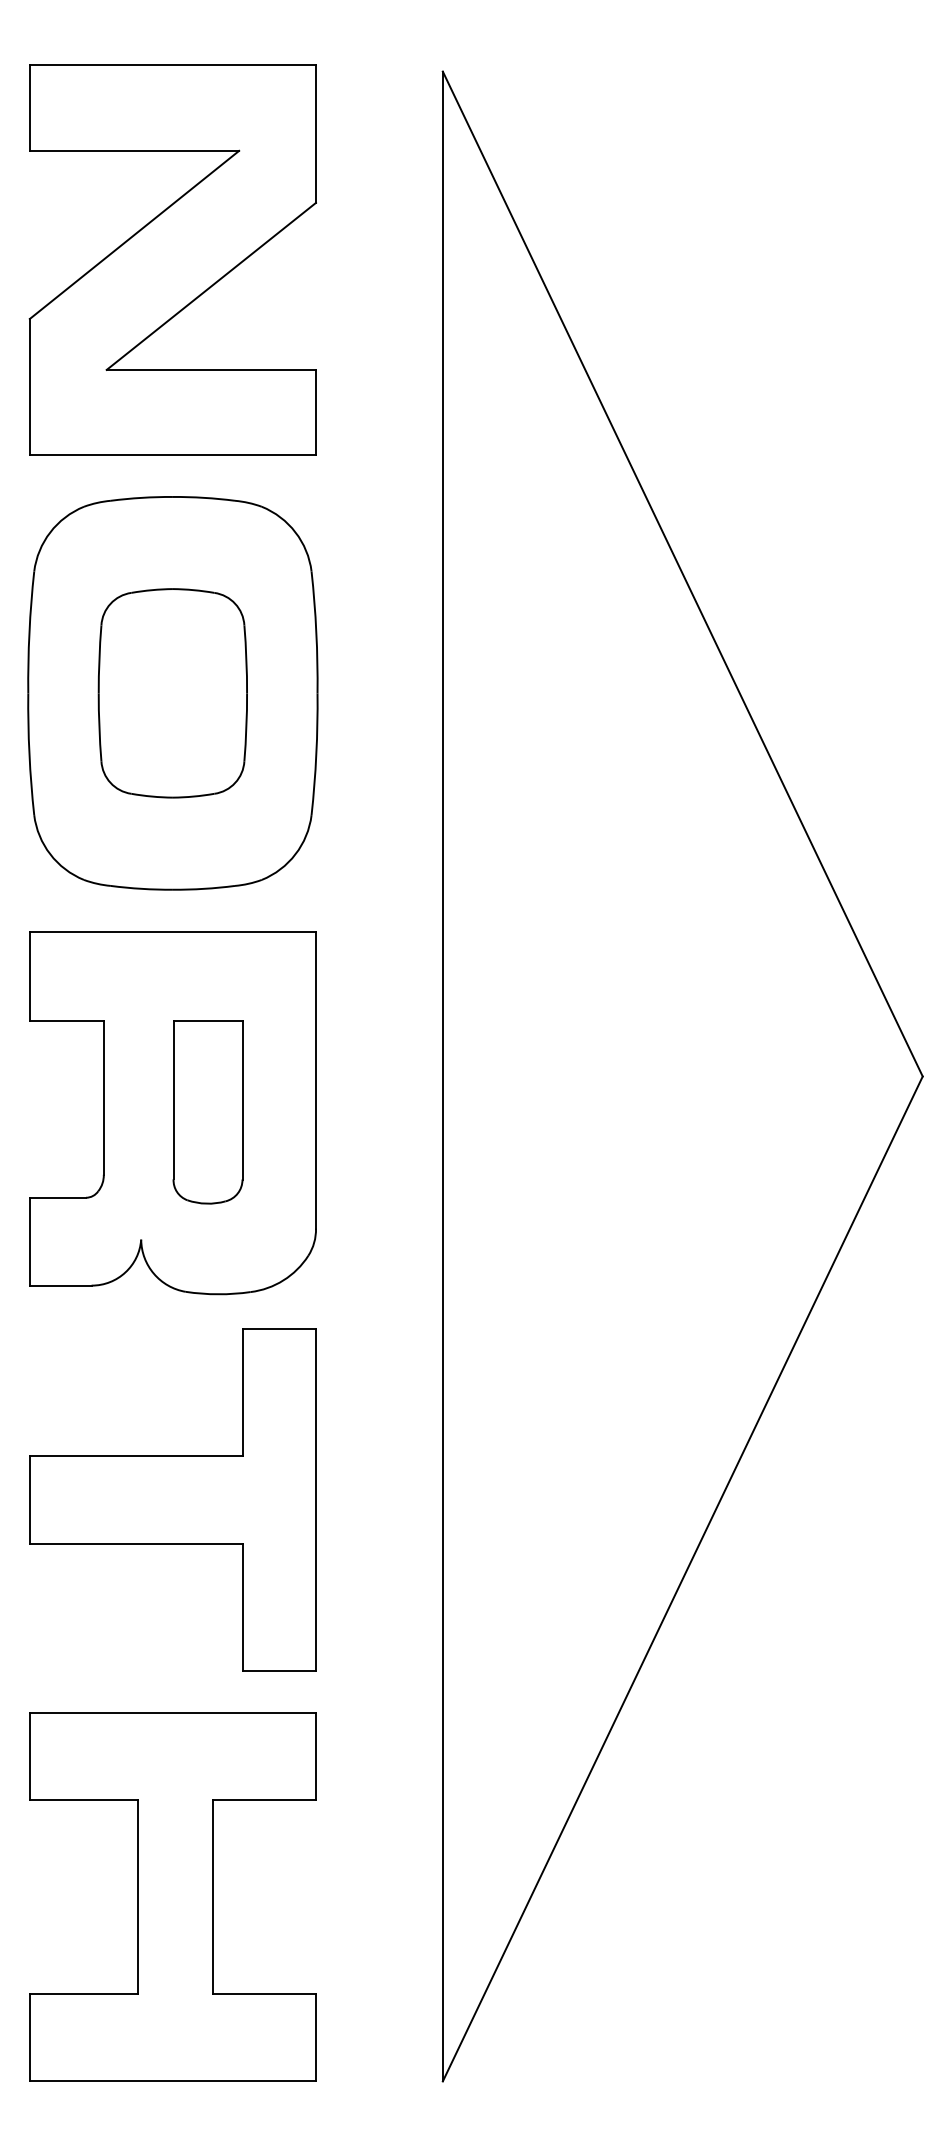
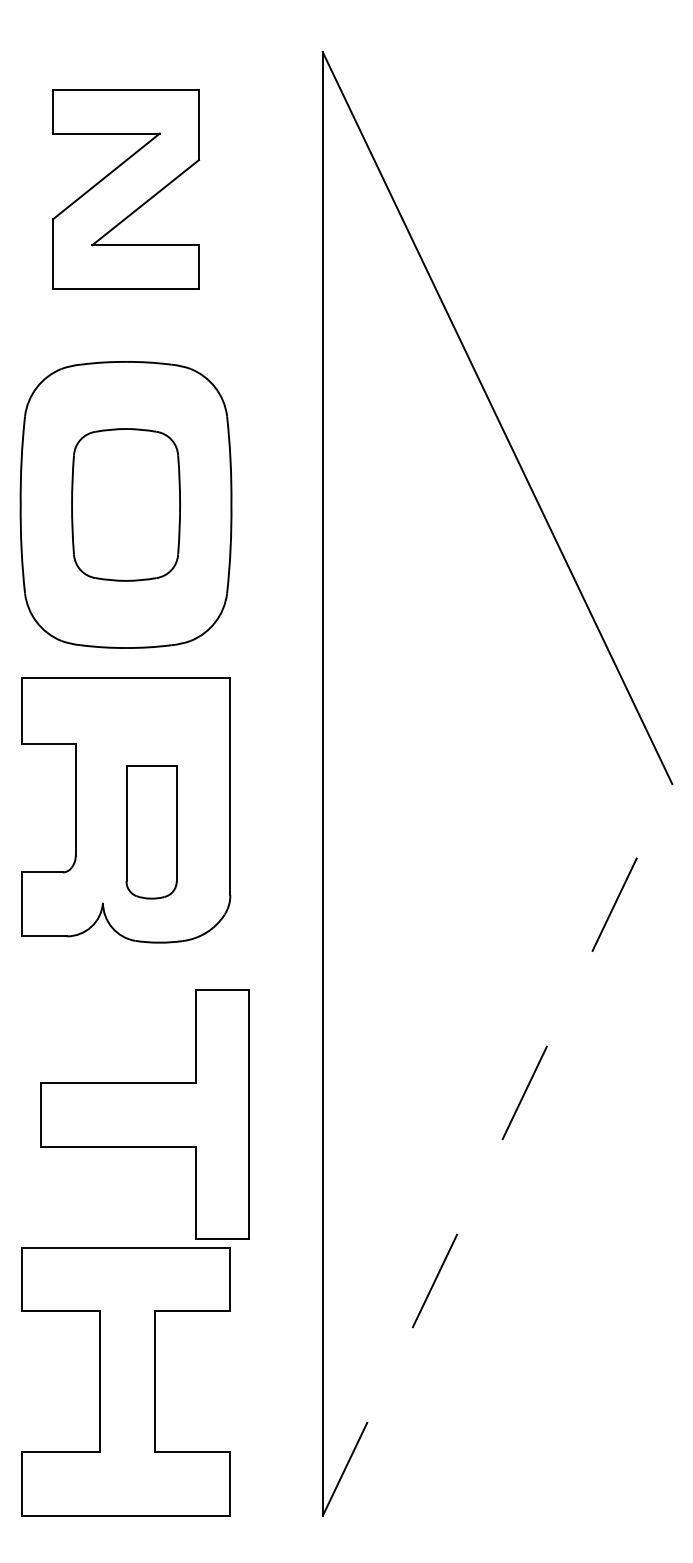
part: (172, 258) -> (125, 188), size x0.7
part: (207, 1112) -> (151, 832), moved
part: (172, 1499) -> (144, 1114), moved
line: (682, 1579) -> (497, 1150), solid -> dashed

